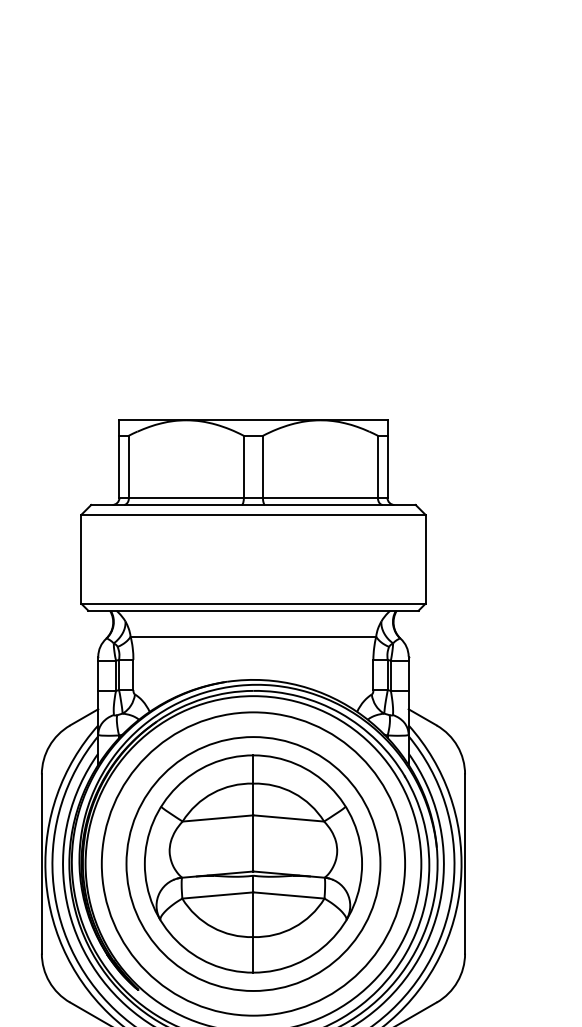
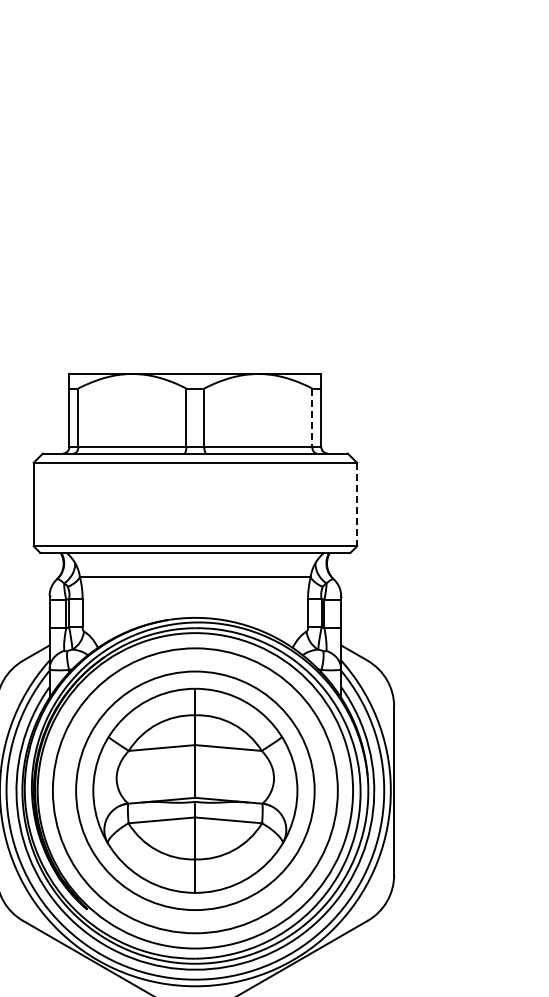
line: (378, 467) -> (312, 418), solid -> dashed
line: (426, 559) -> (357, 504), solid -> dashed

